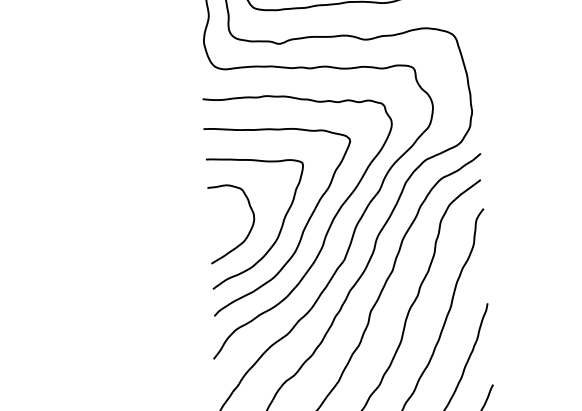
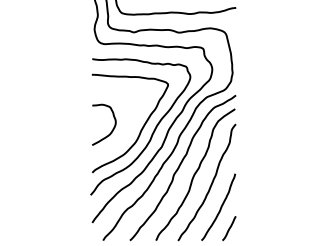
curve: (279, 229) -> (128, 129), removed

